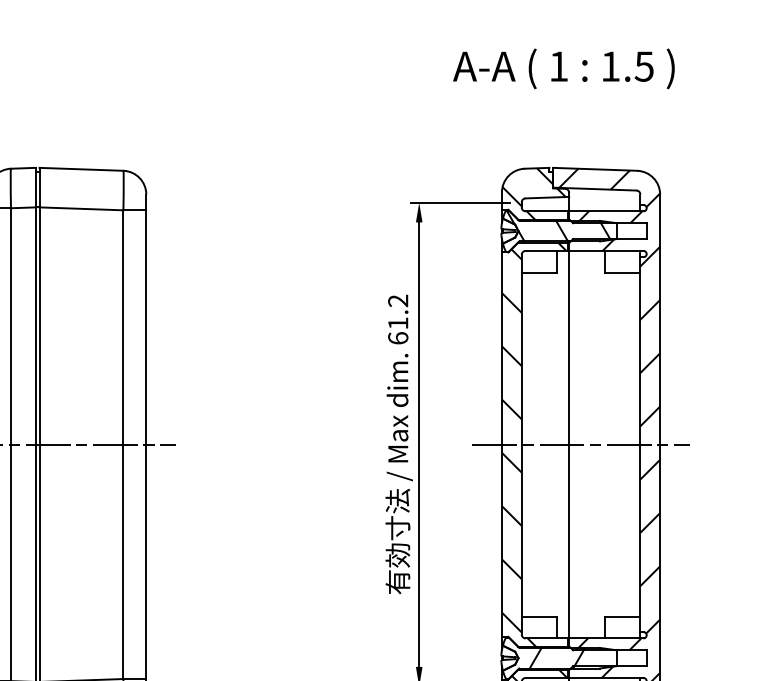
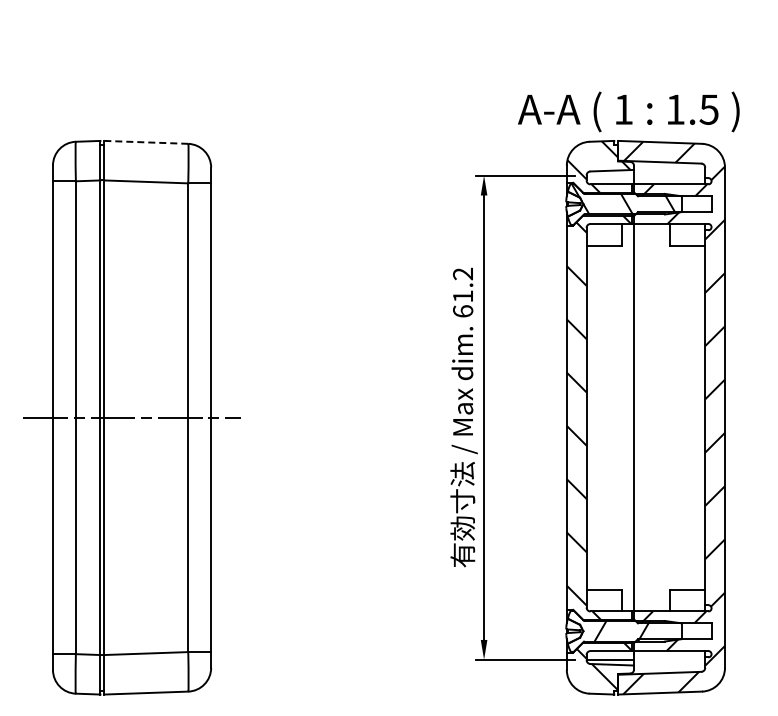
text: (563, 68) -> (628, 111), moved
line: (81, 169) -> (146, 142), solid -> dashed
line: (580, 444) -> (645, 417), removed

